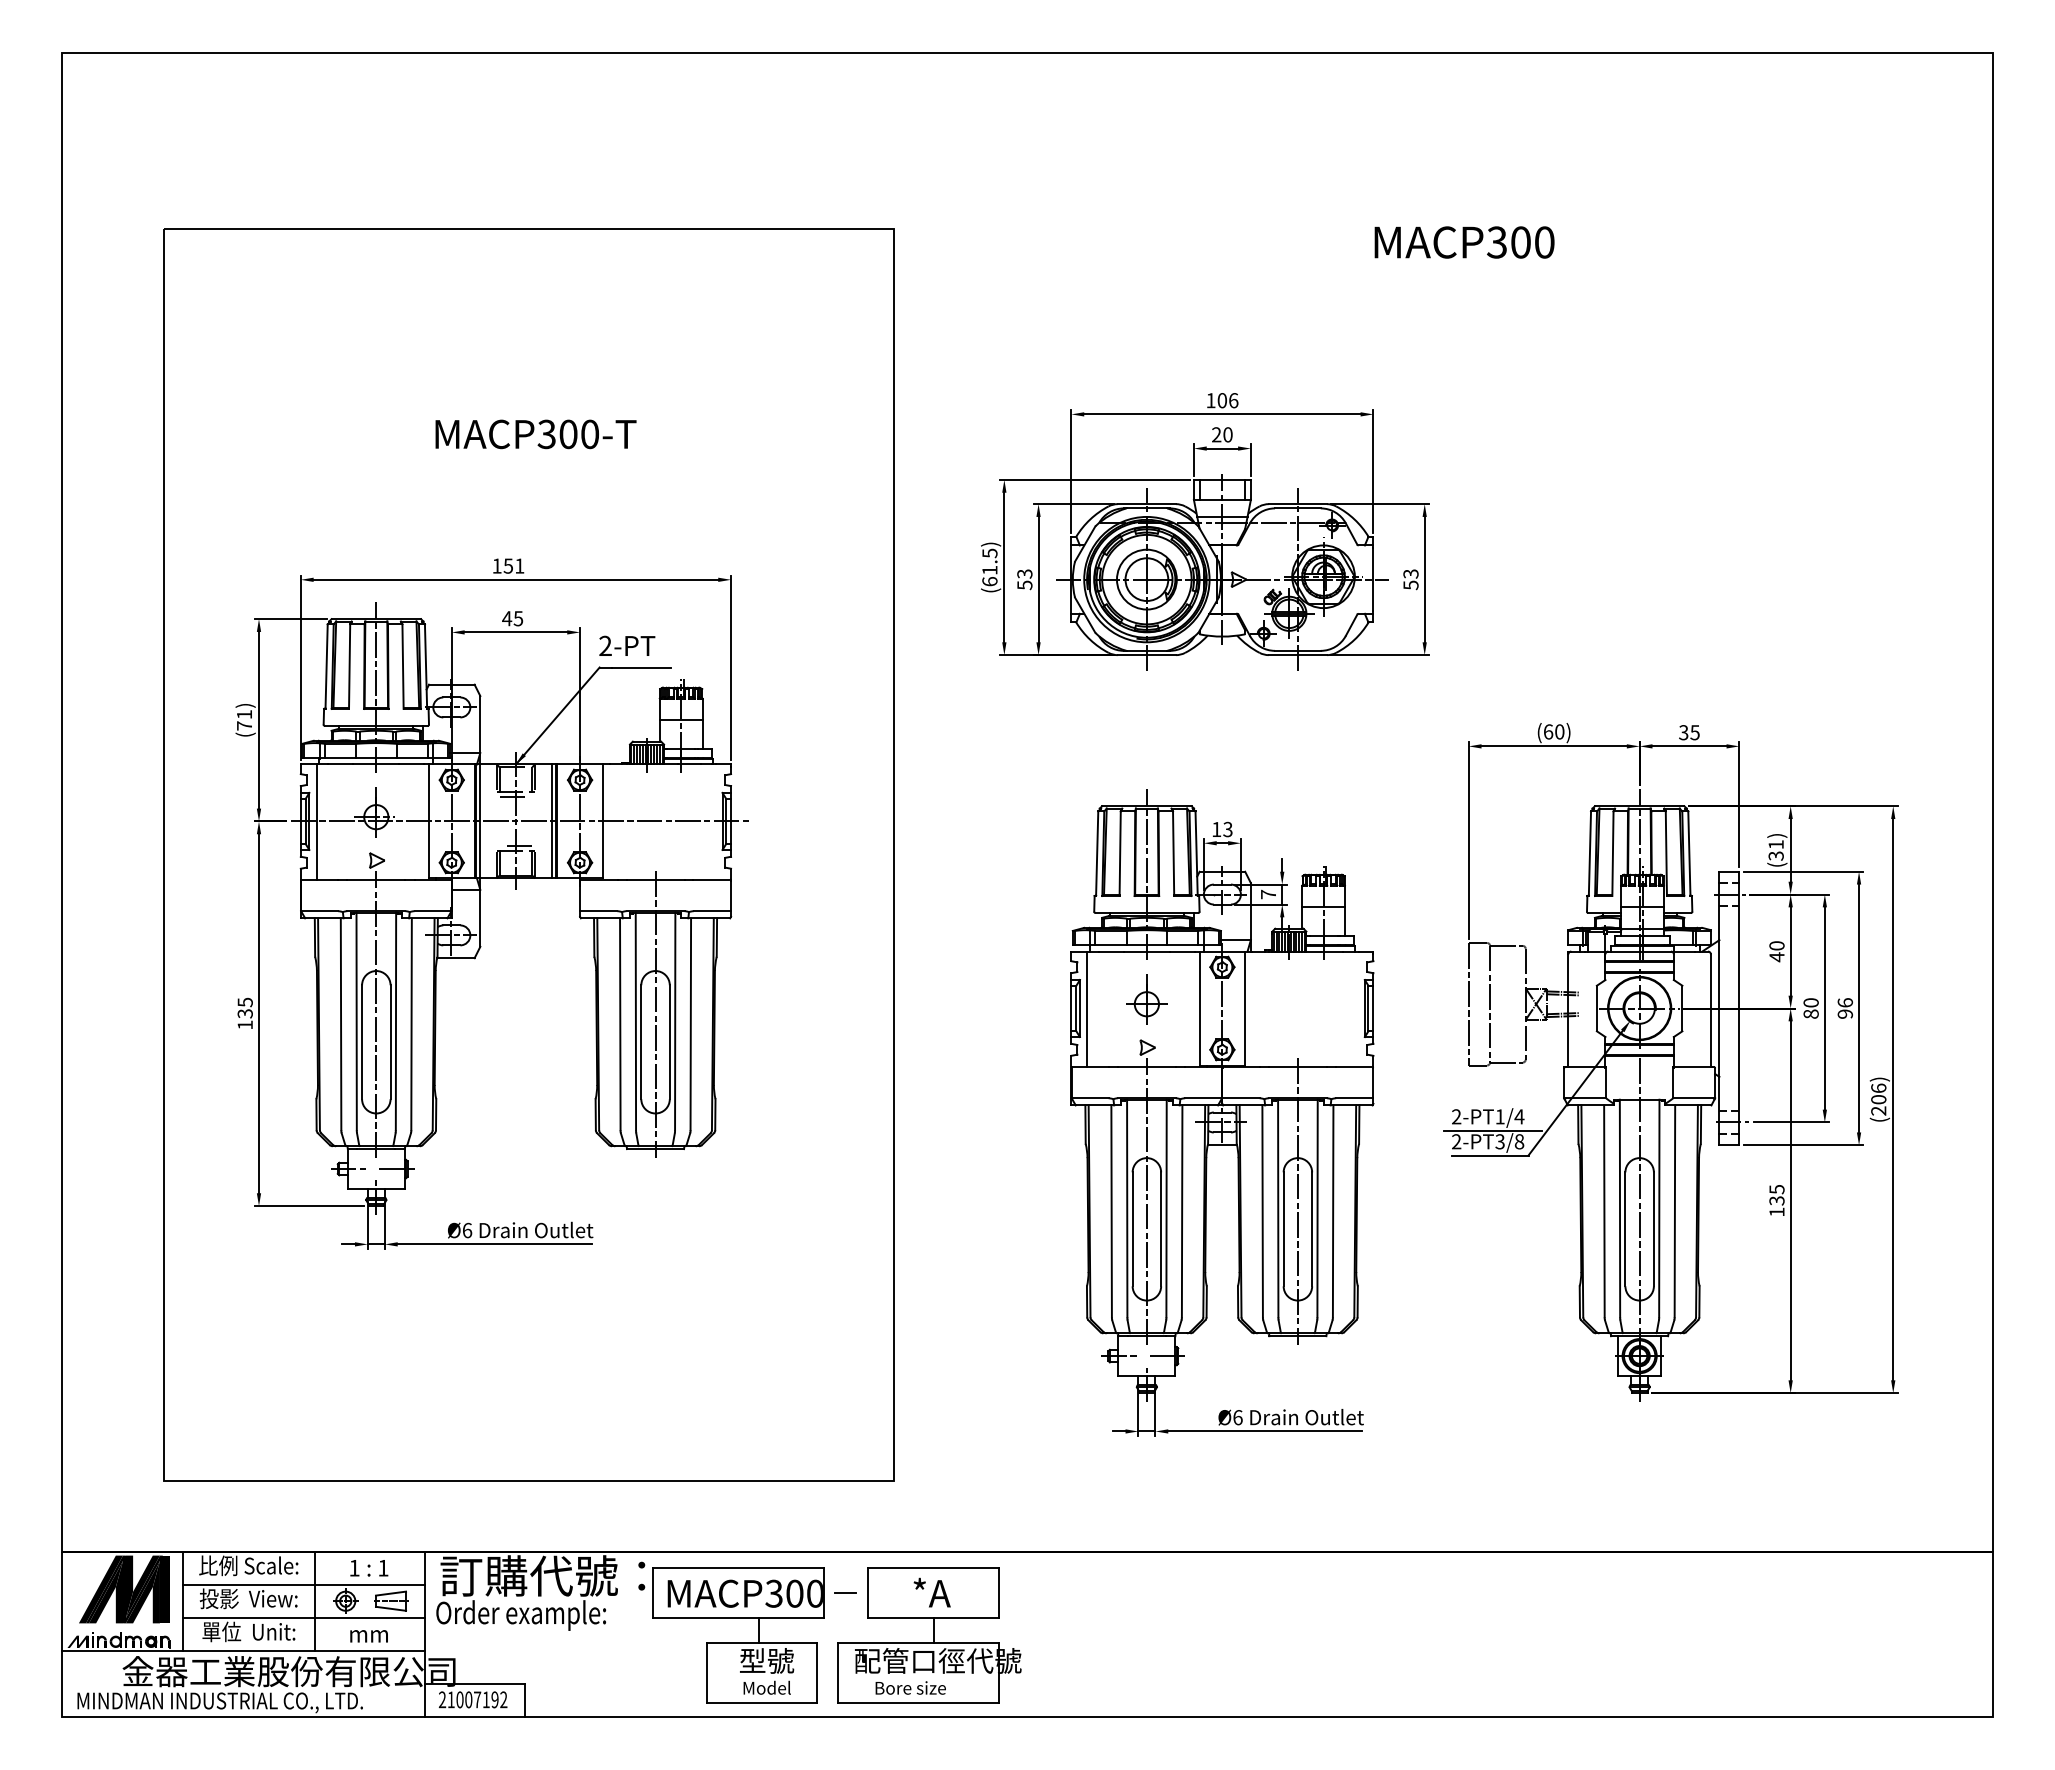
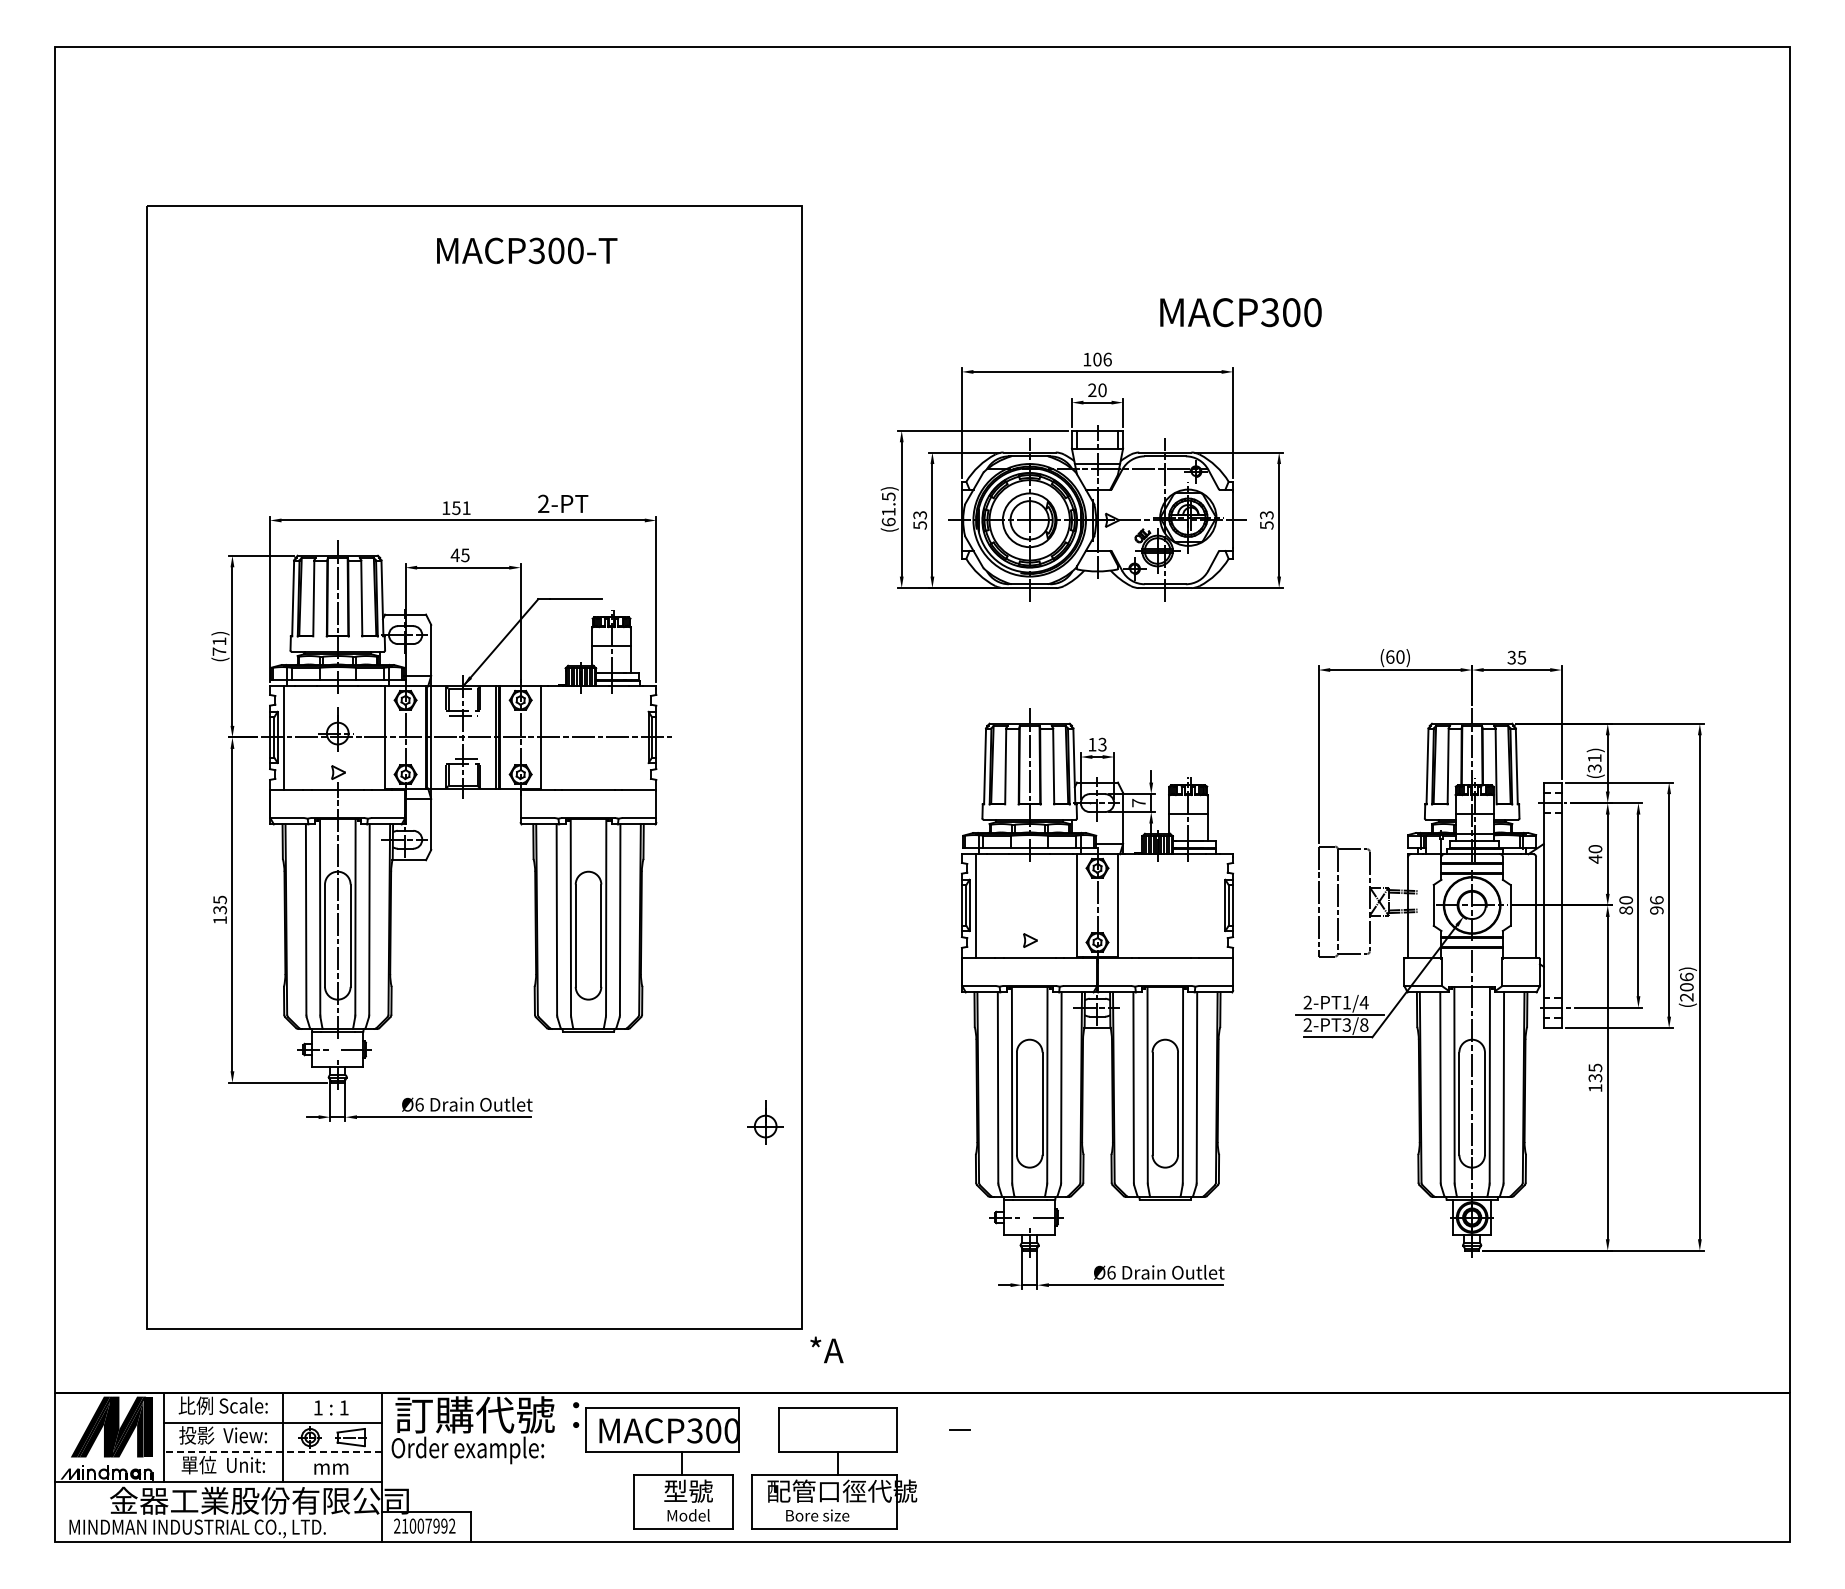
text: (1464, 242) -> (1240, 312), moved
text: (536, 433) -> (527, 250), moved
text: (627, 645) -> (563, 503), moved
part: (1146, 999) -> (765, 1122), moved
line: (655, 1014) -> (588, 910), removed
line: (1146, 1201) -> (1029, 1078), removed
line: (1298, 1201) -> (1165, 1078), removed
line: (844, 1592) -> (959, 1429), moved
text: (931, 1592) -> (826, 1349), moved
line: (303, 1617) -> (272, 1452), solid -> dashed
text: (486, 1699) -> (436, 1525), 21007192 -> 21007992

